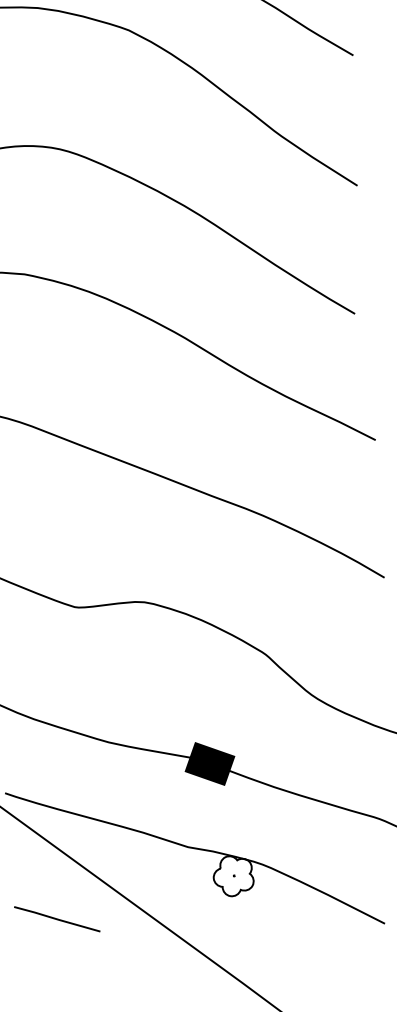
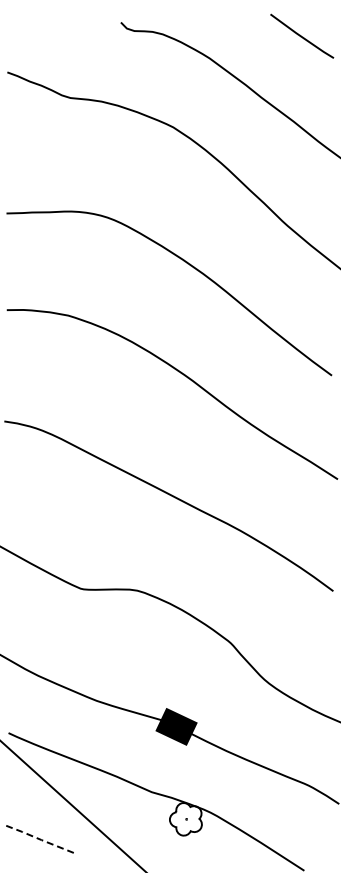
line: (56, 919) -> (39, 839), solid -> dashed

